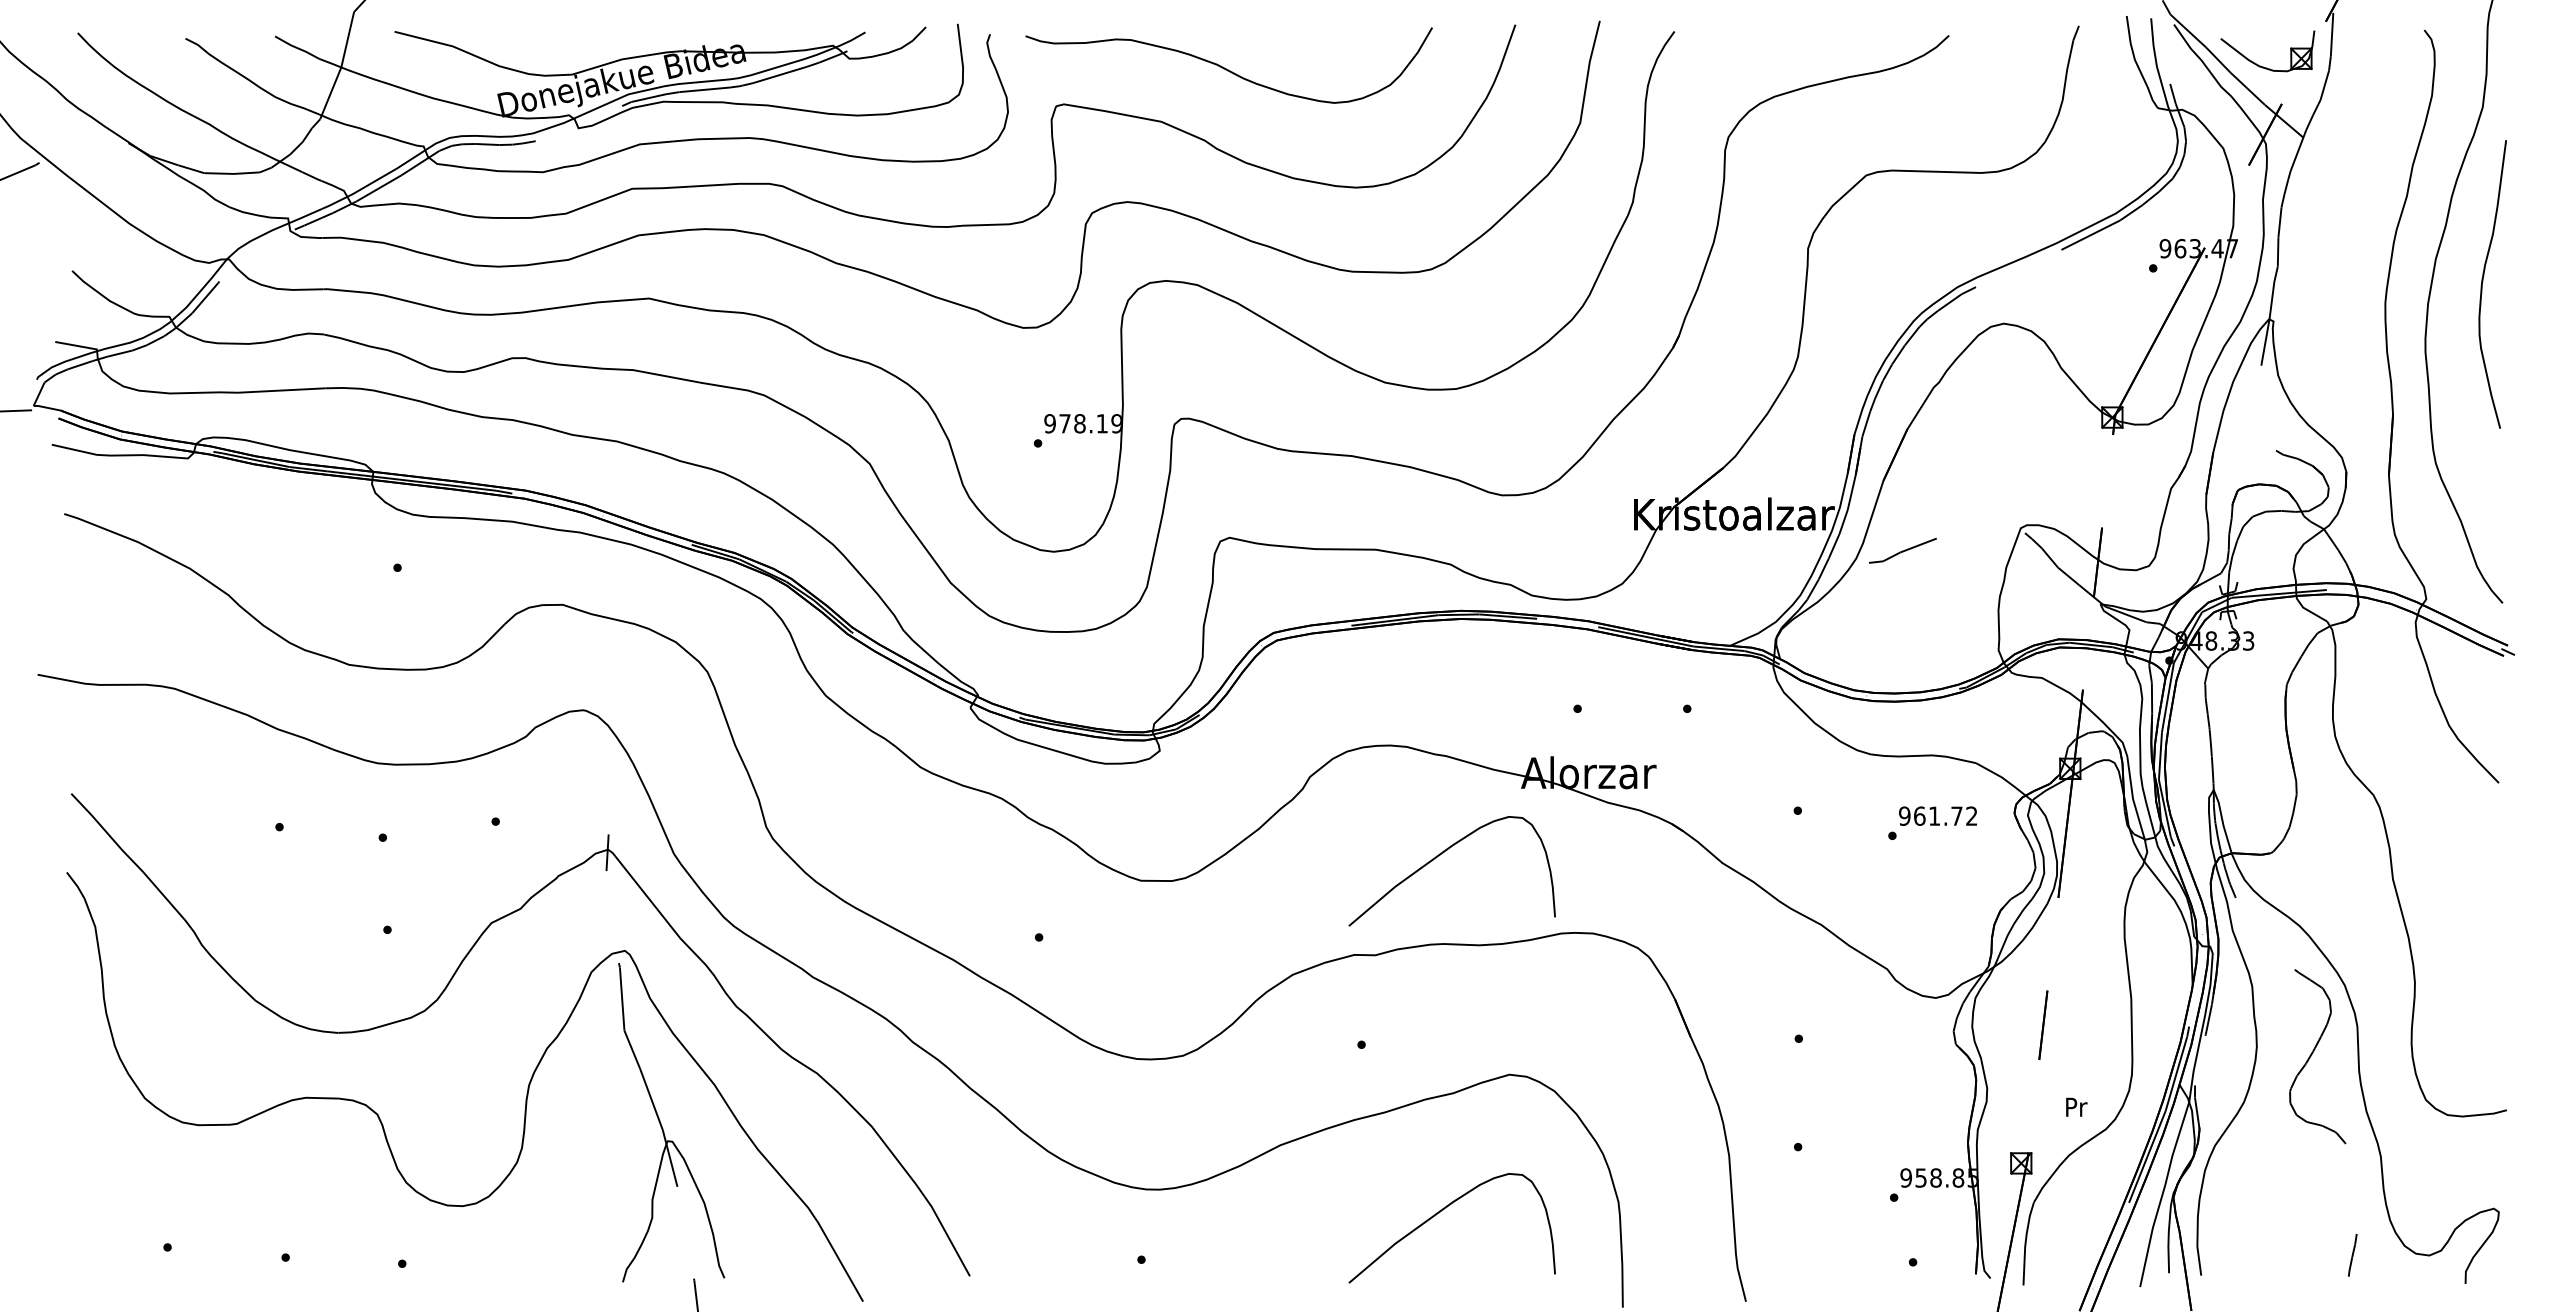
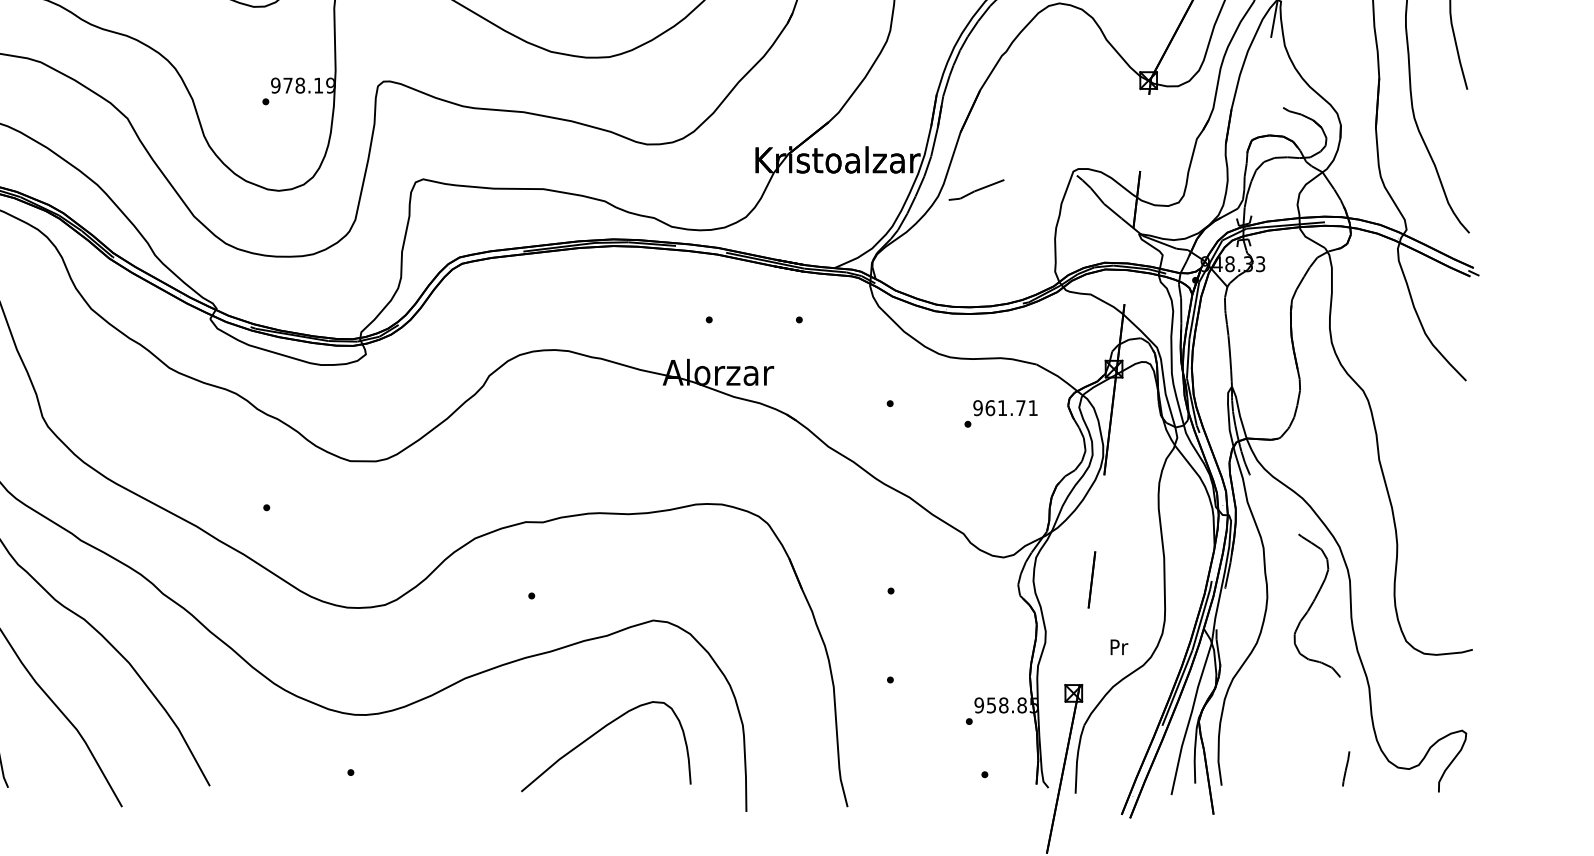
text: (1971, 815) -> (1032, 407), 961.72 -> 961.71
curve: (1439, 856) -> (595, 441), removed

